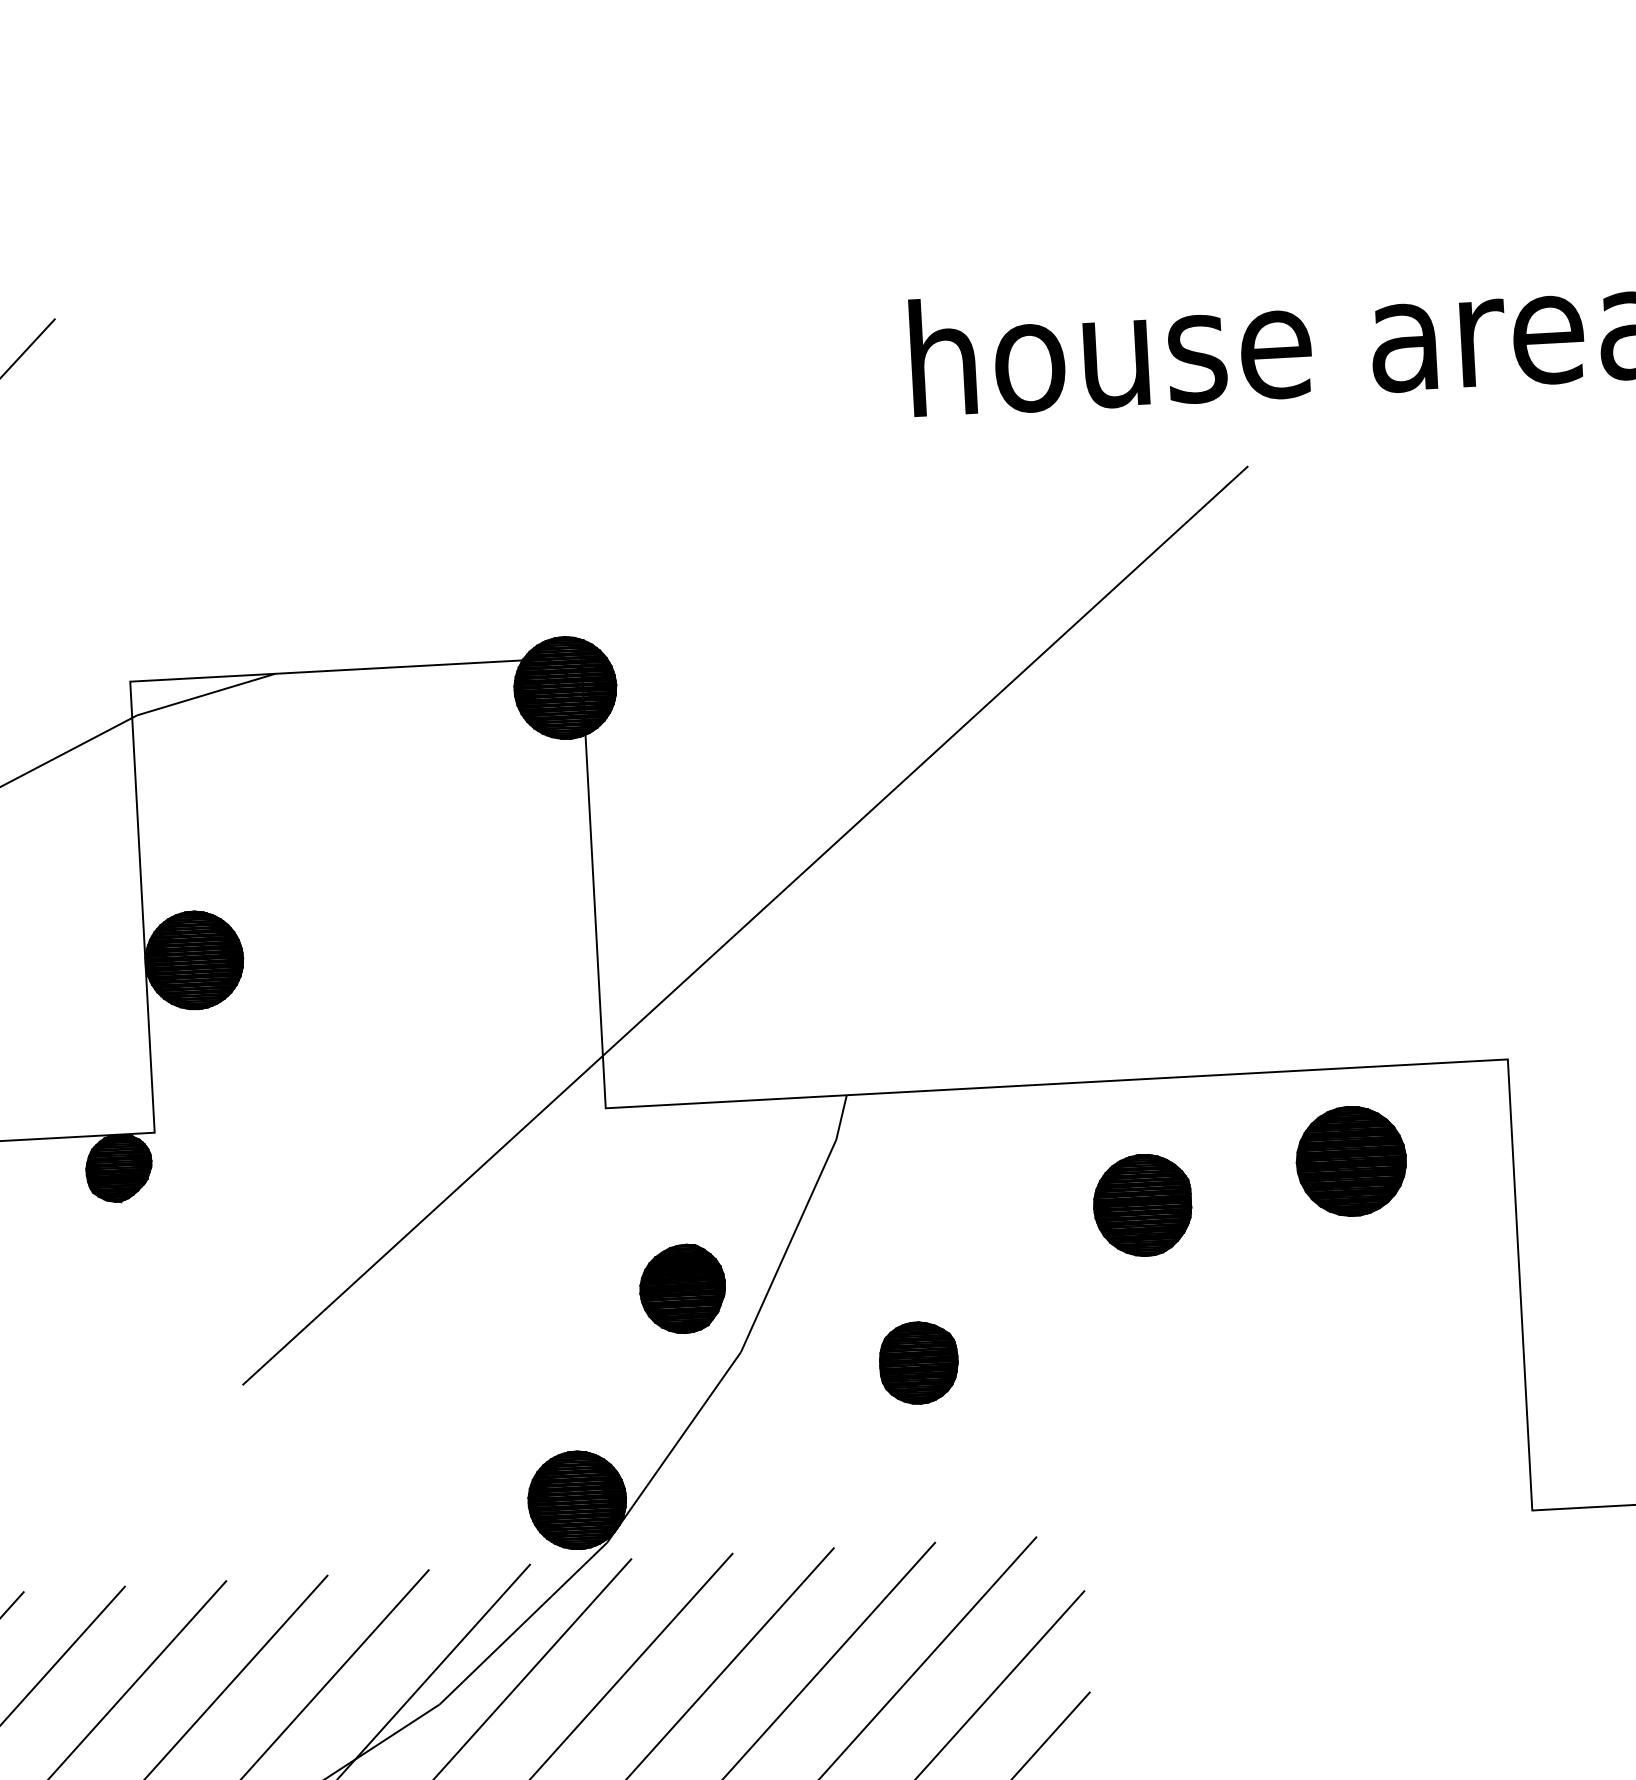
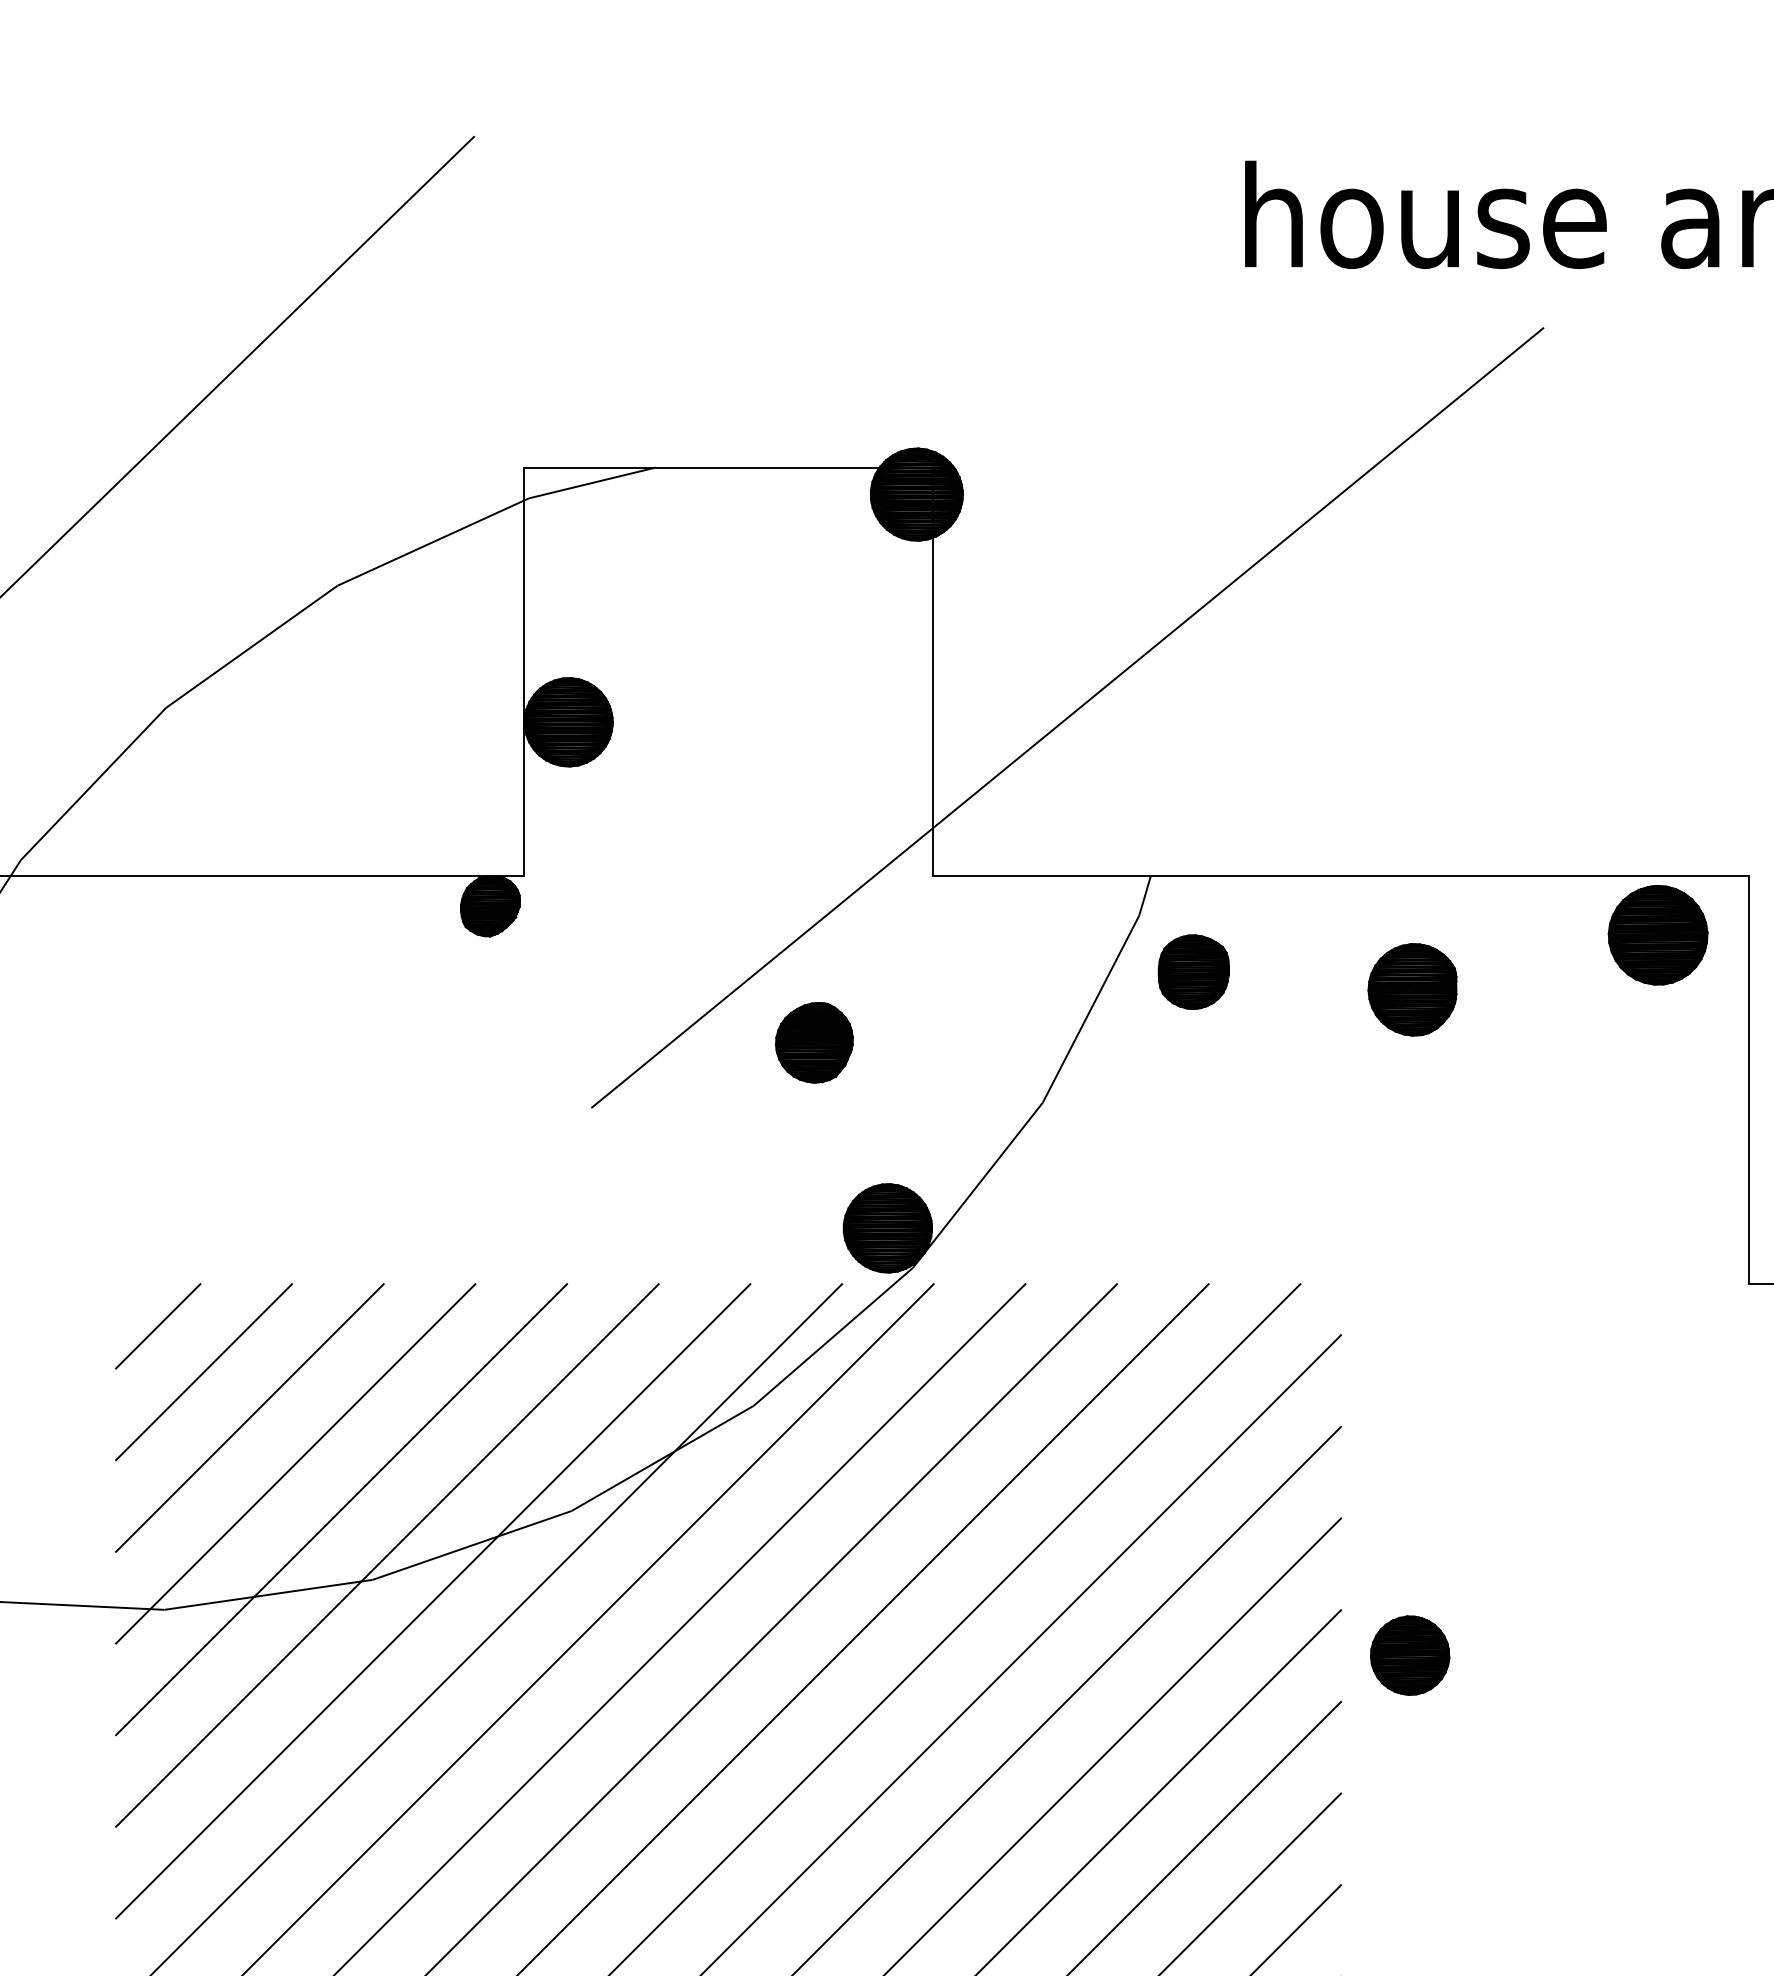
part: (1350, 1161) -> (1657, 935), moved
part: (682, 1288) -> (814, 1042), moved
part: (918, 1362) -> (1193, 971), moved

